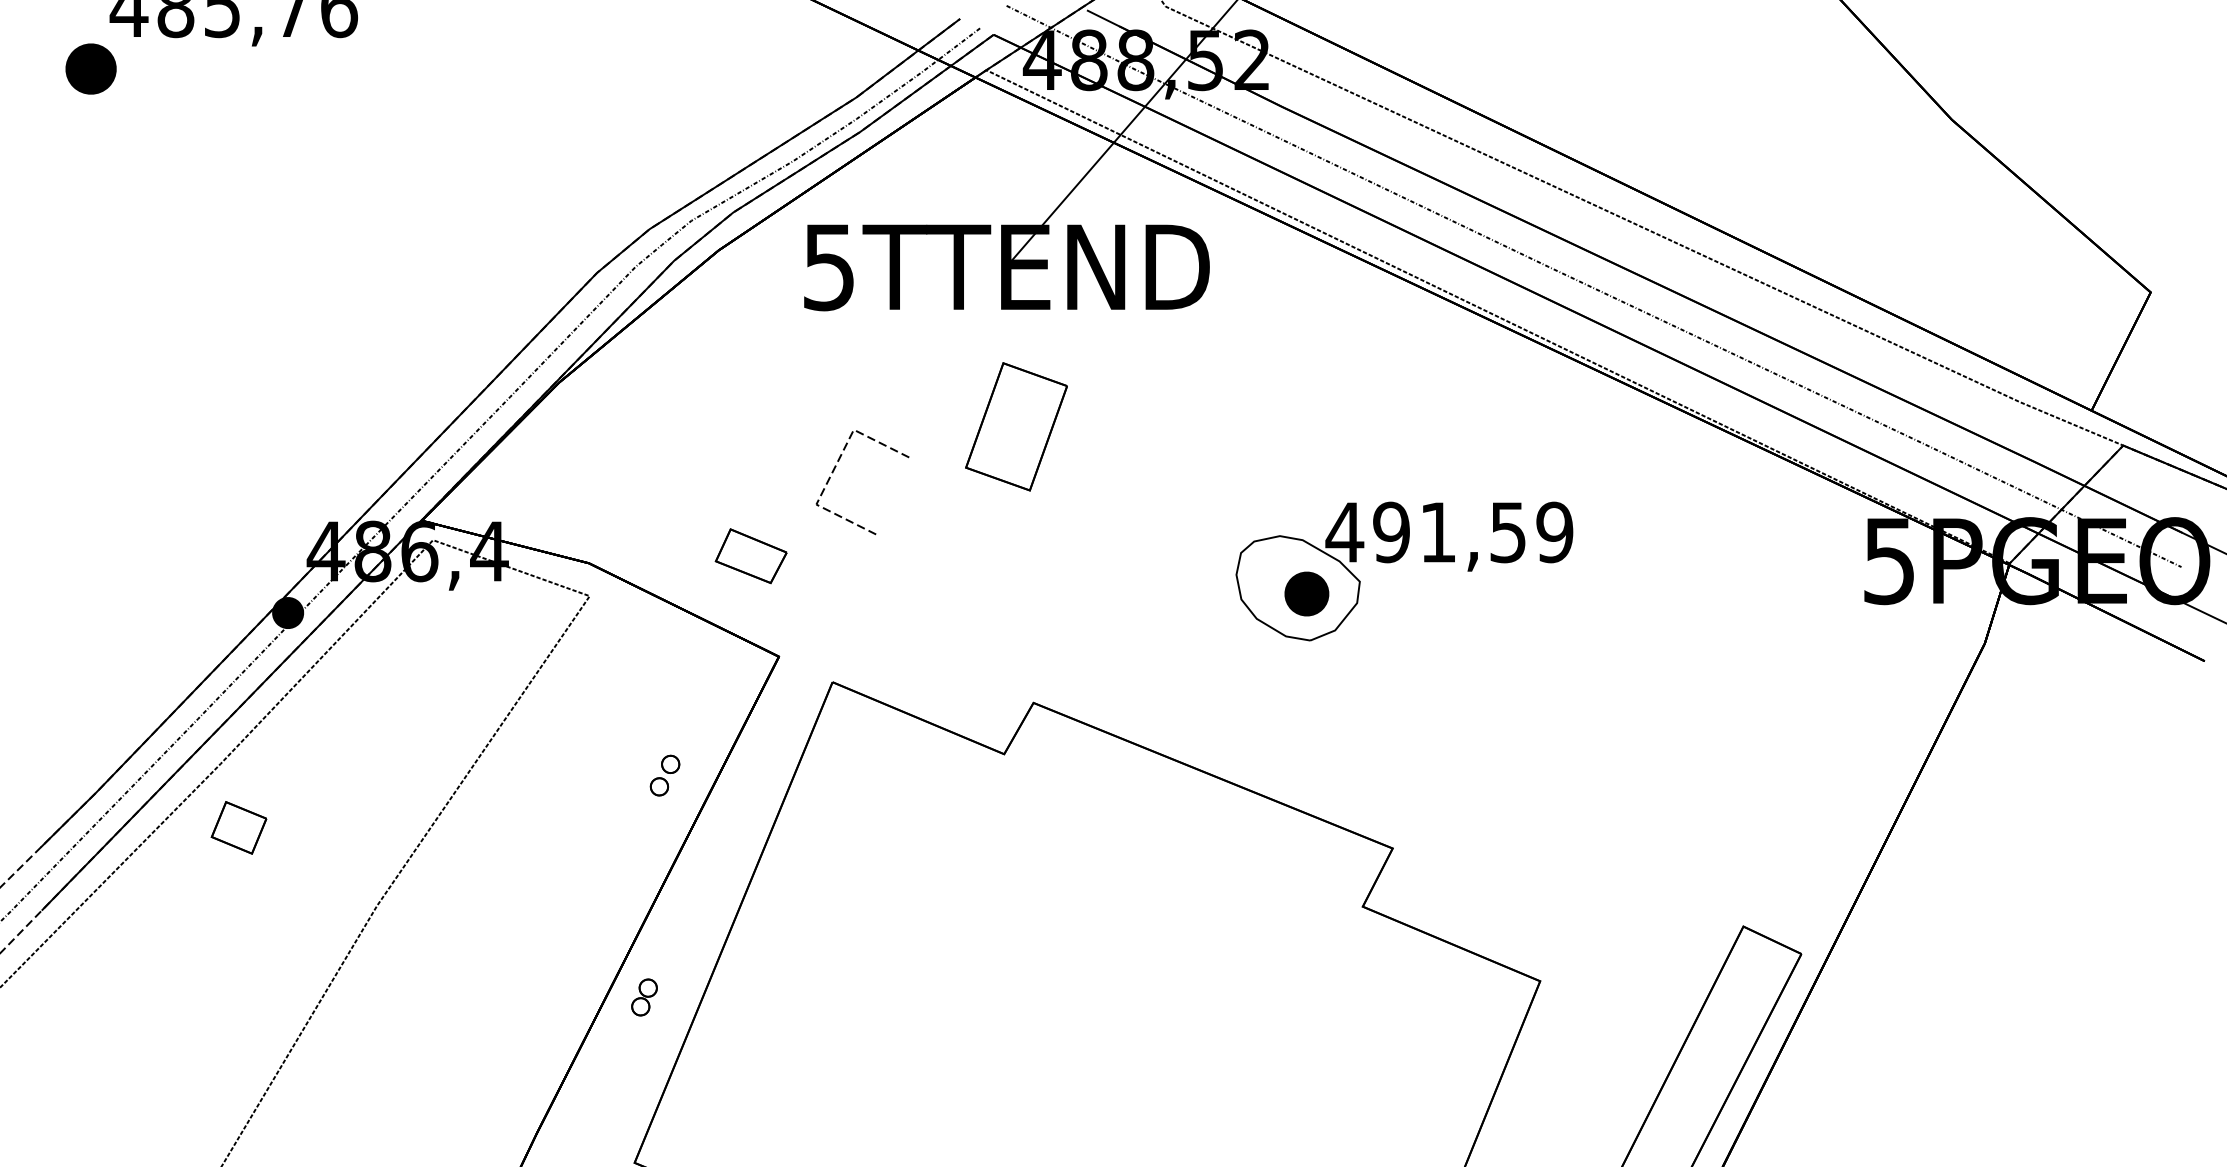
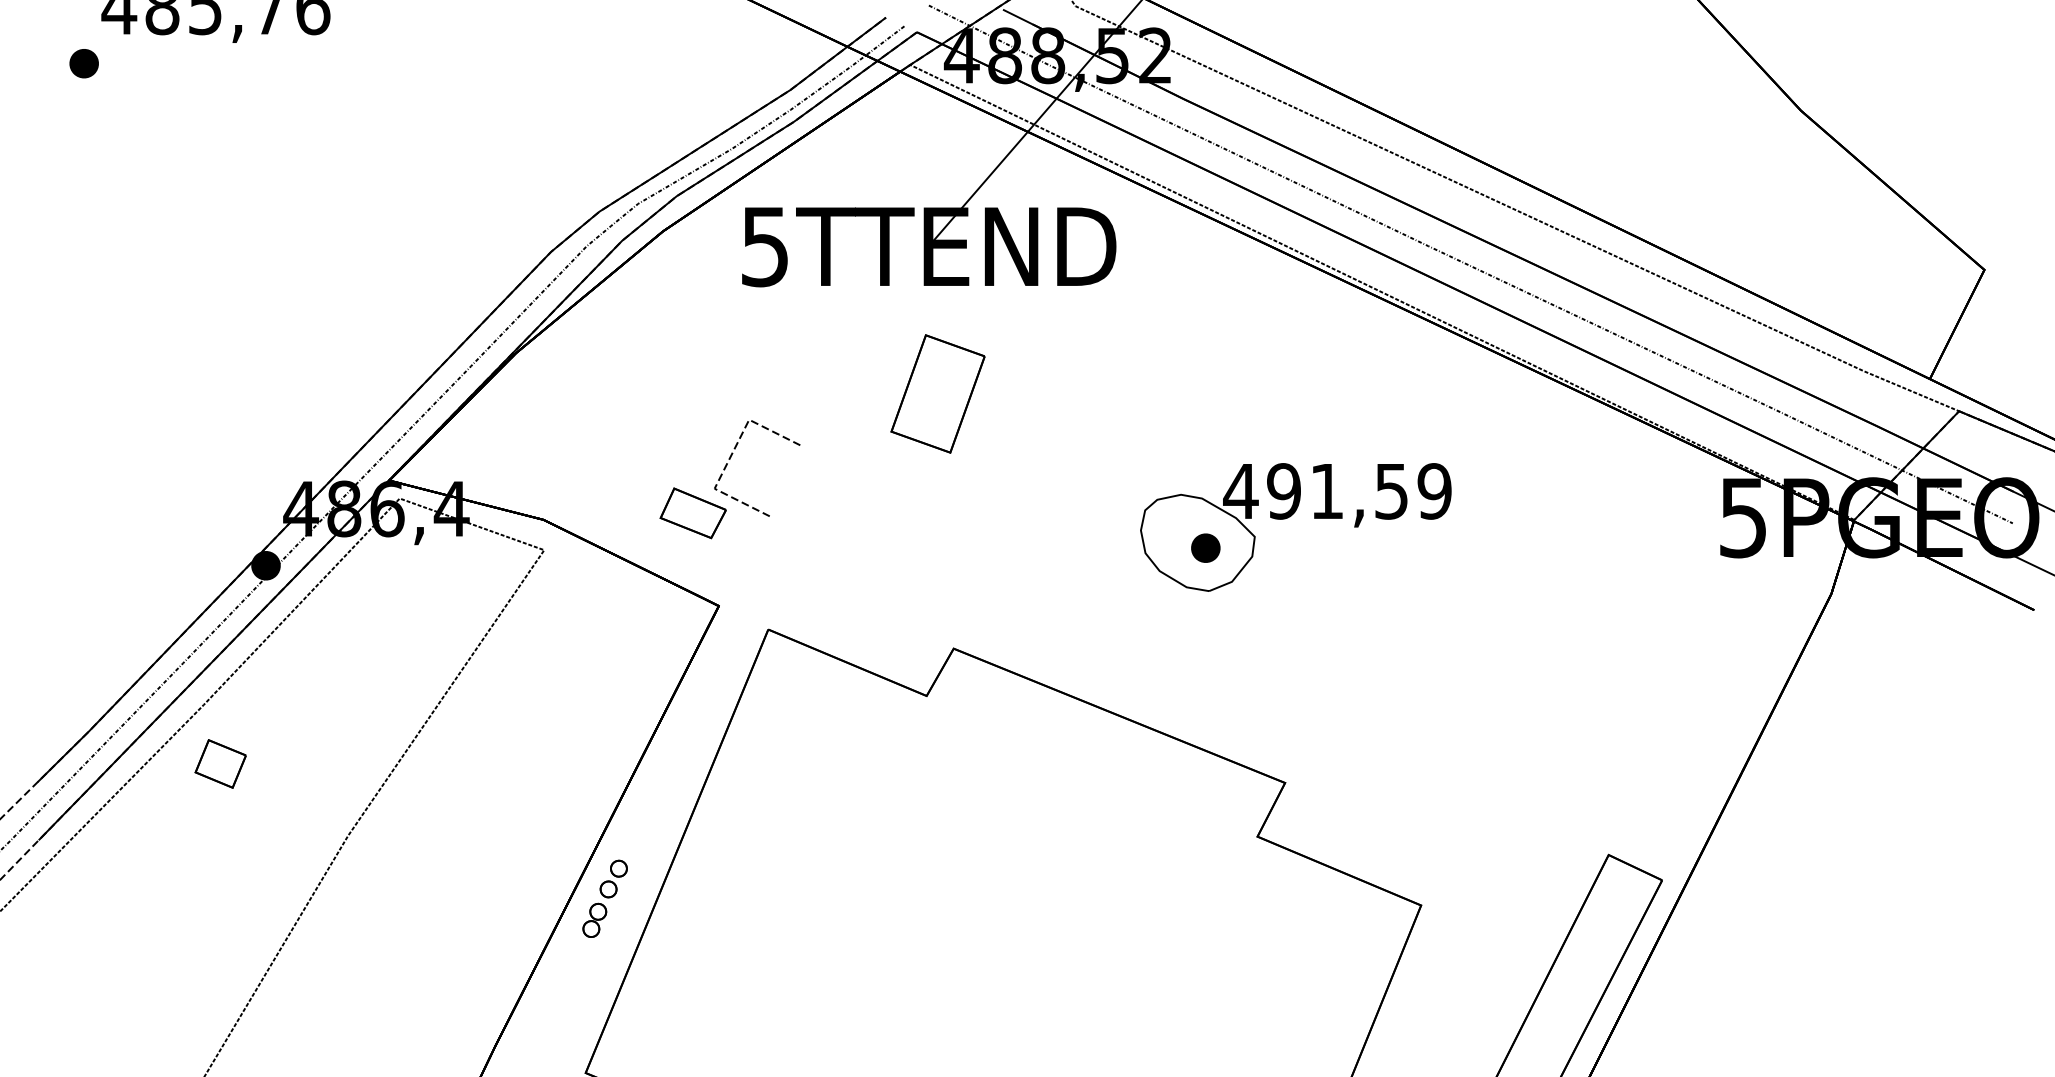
part: (90, 68) -> (83, 63), size x0.62
line: (835, 468) -> (732, 455), moved
part: (1306, 593) -> (1205, 547), size x0.71
part: (664, 775) -> (613, 878), moved

